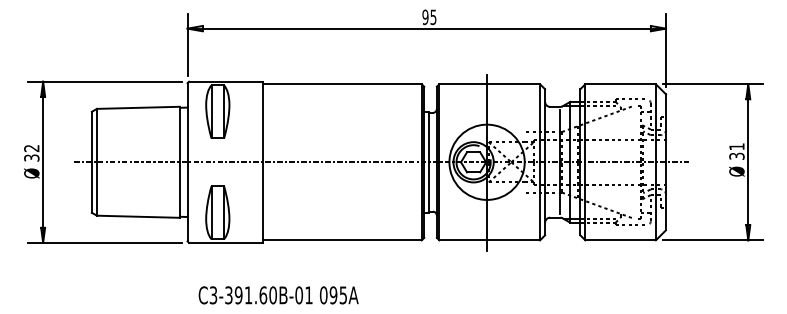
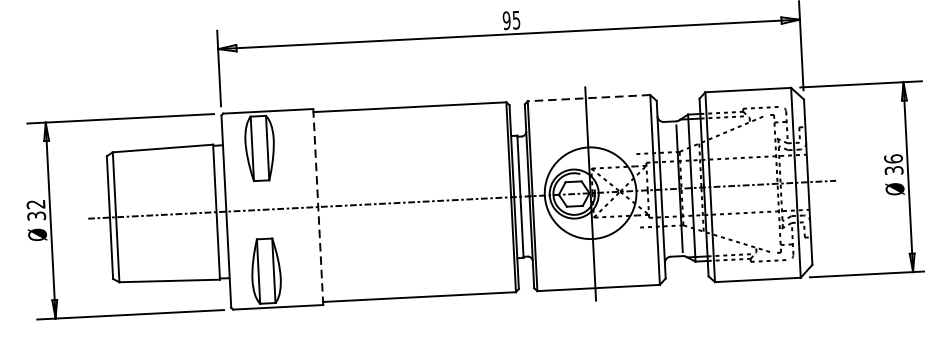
line: (489, 84) -> (588, 98), solid -> dashed
text: (736, 146) -> (892, 158), 31 -> 36
line: (263, 162) -> (318, 207), solid -> dashed

